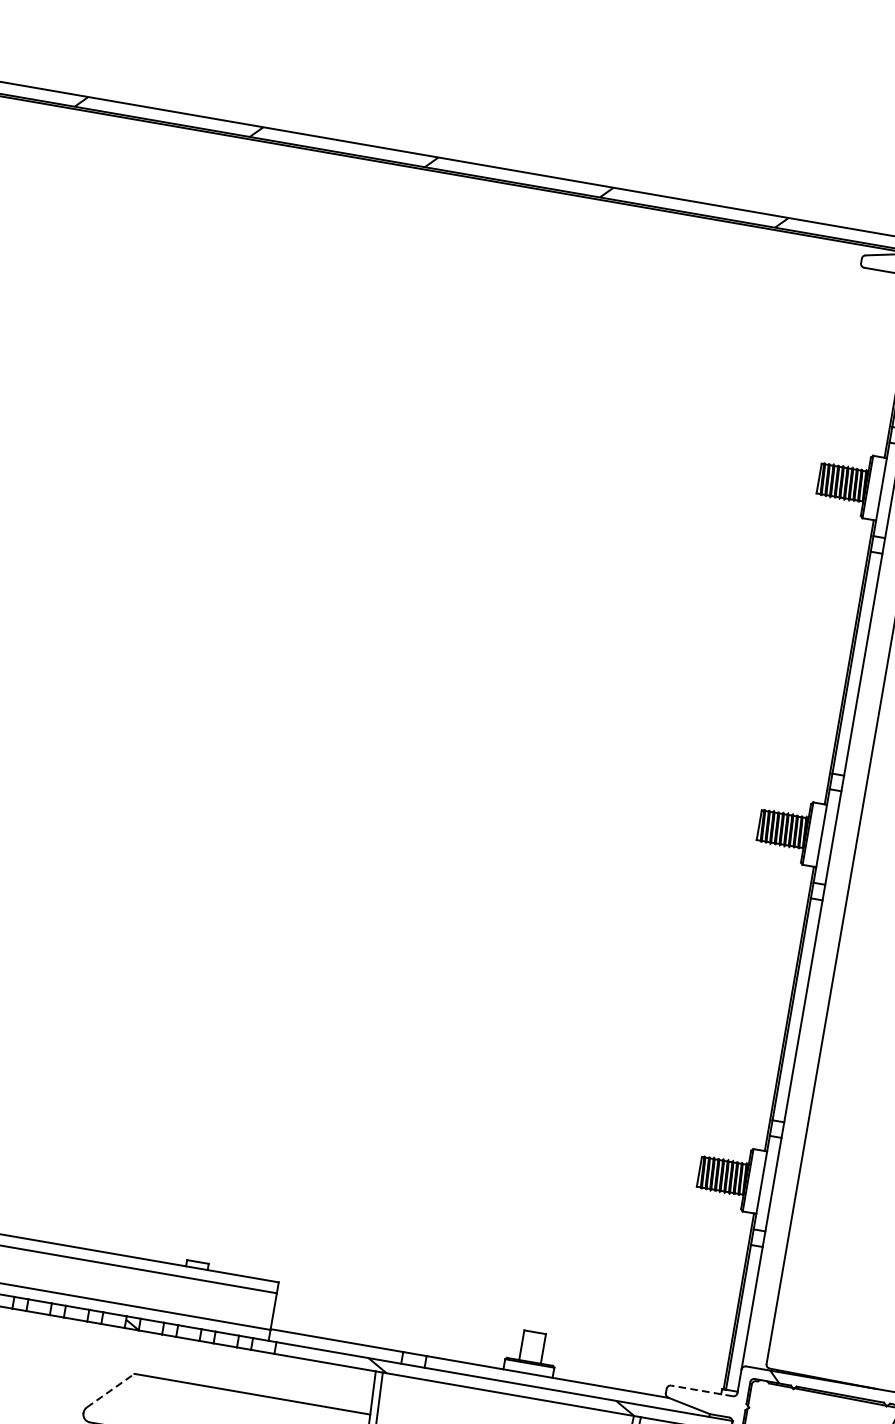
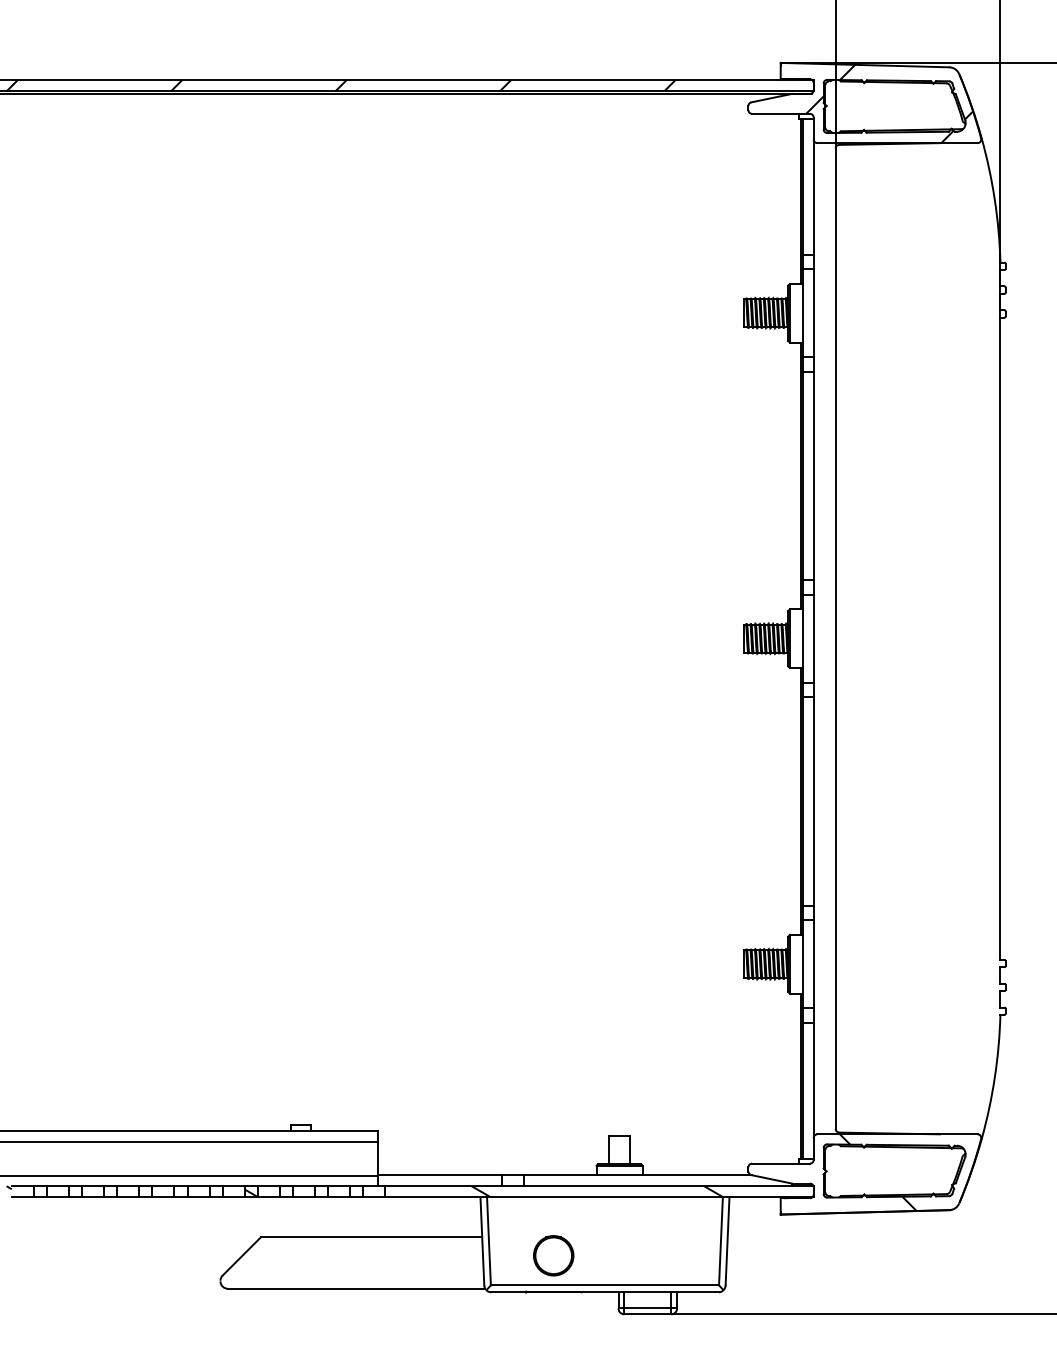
line: (110, 1390) -> (241, 1256), dashed -> solid
line: (702, 1390) -> (781, 1163), dashed -> solid

